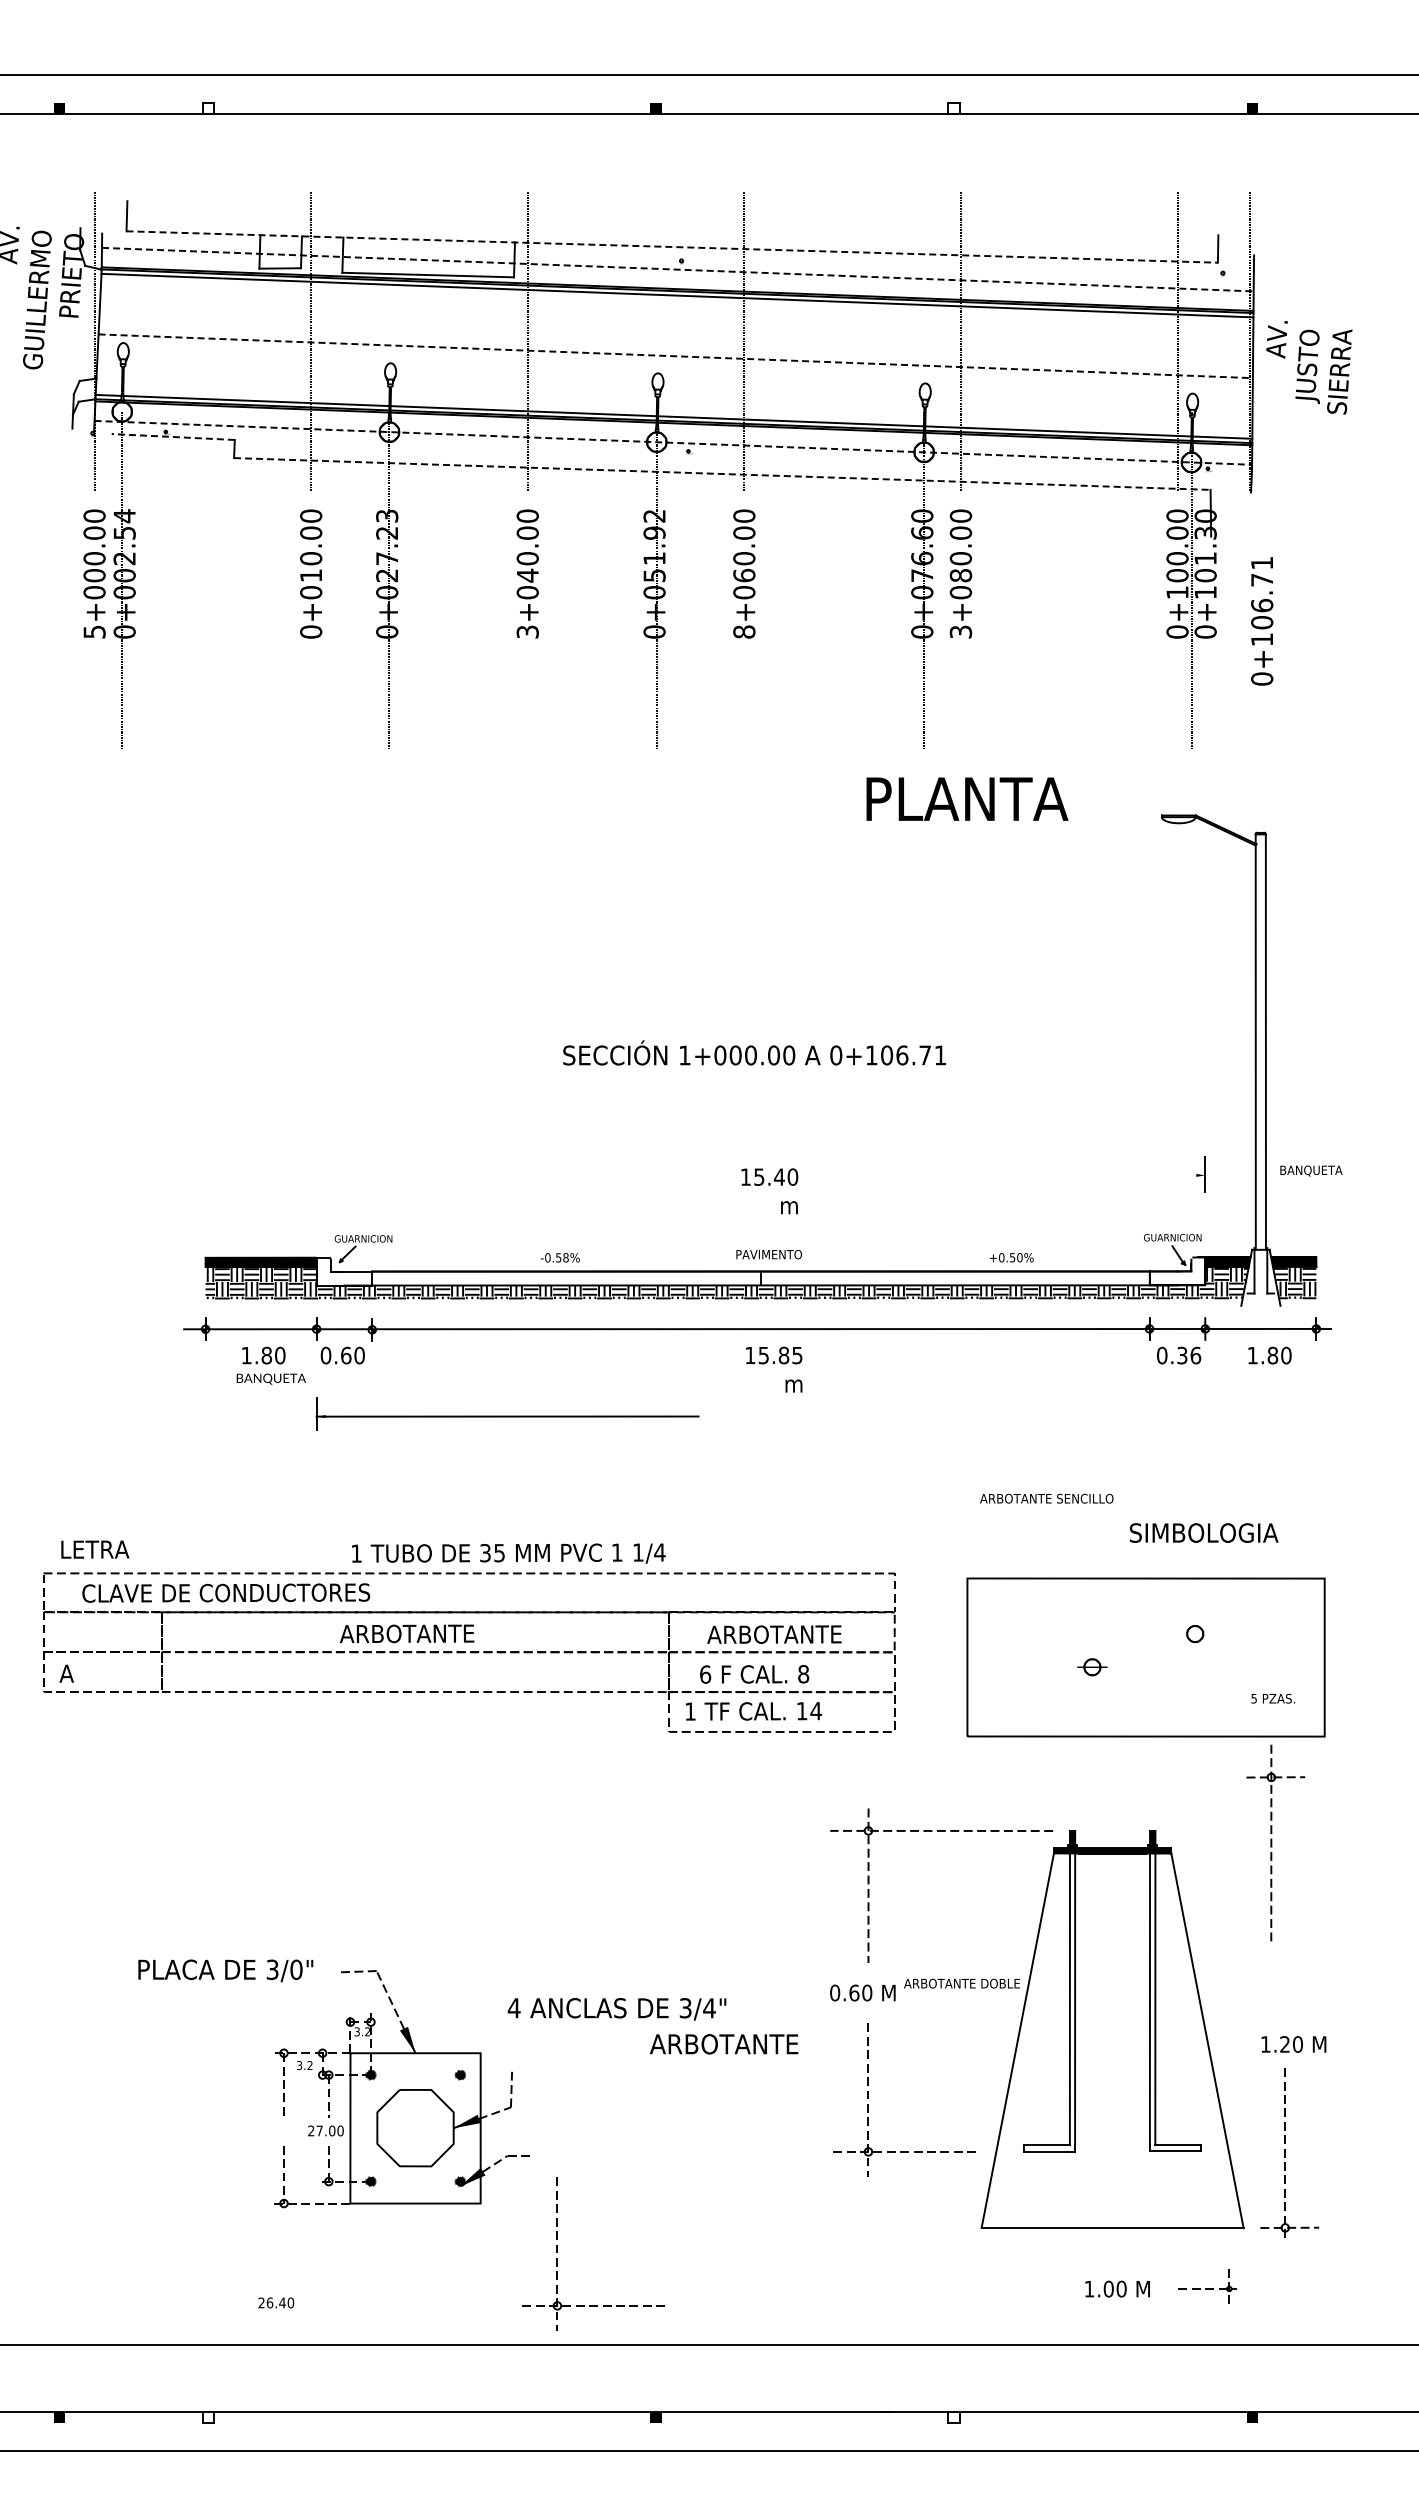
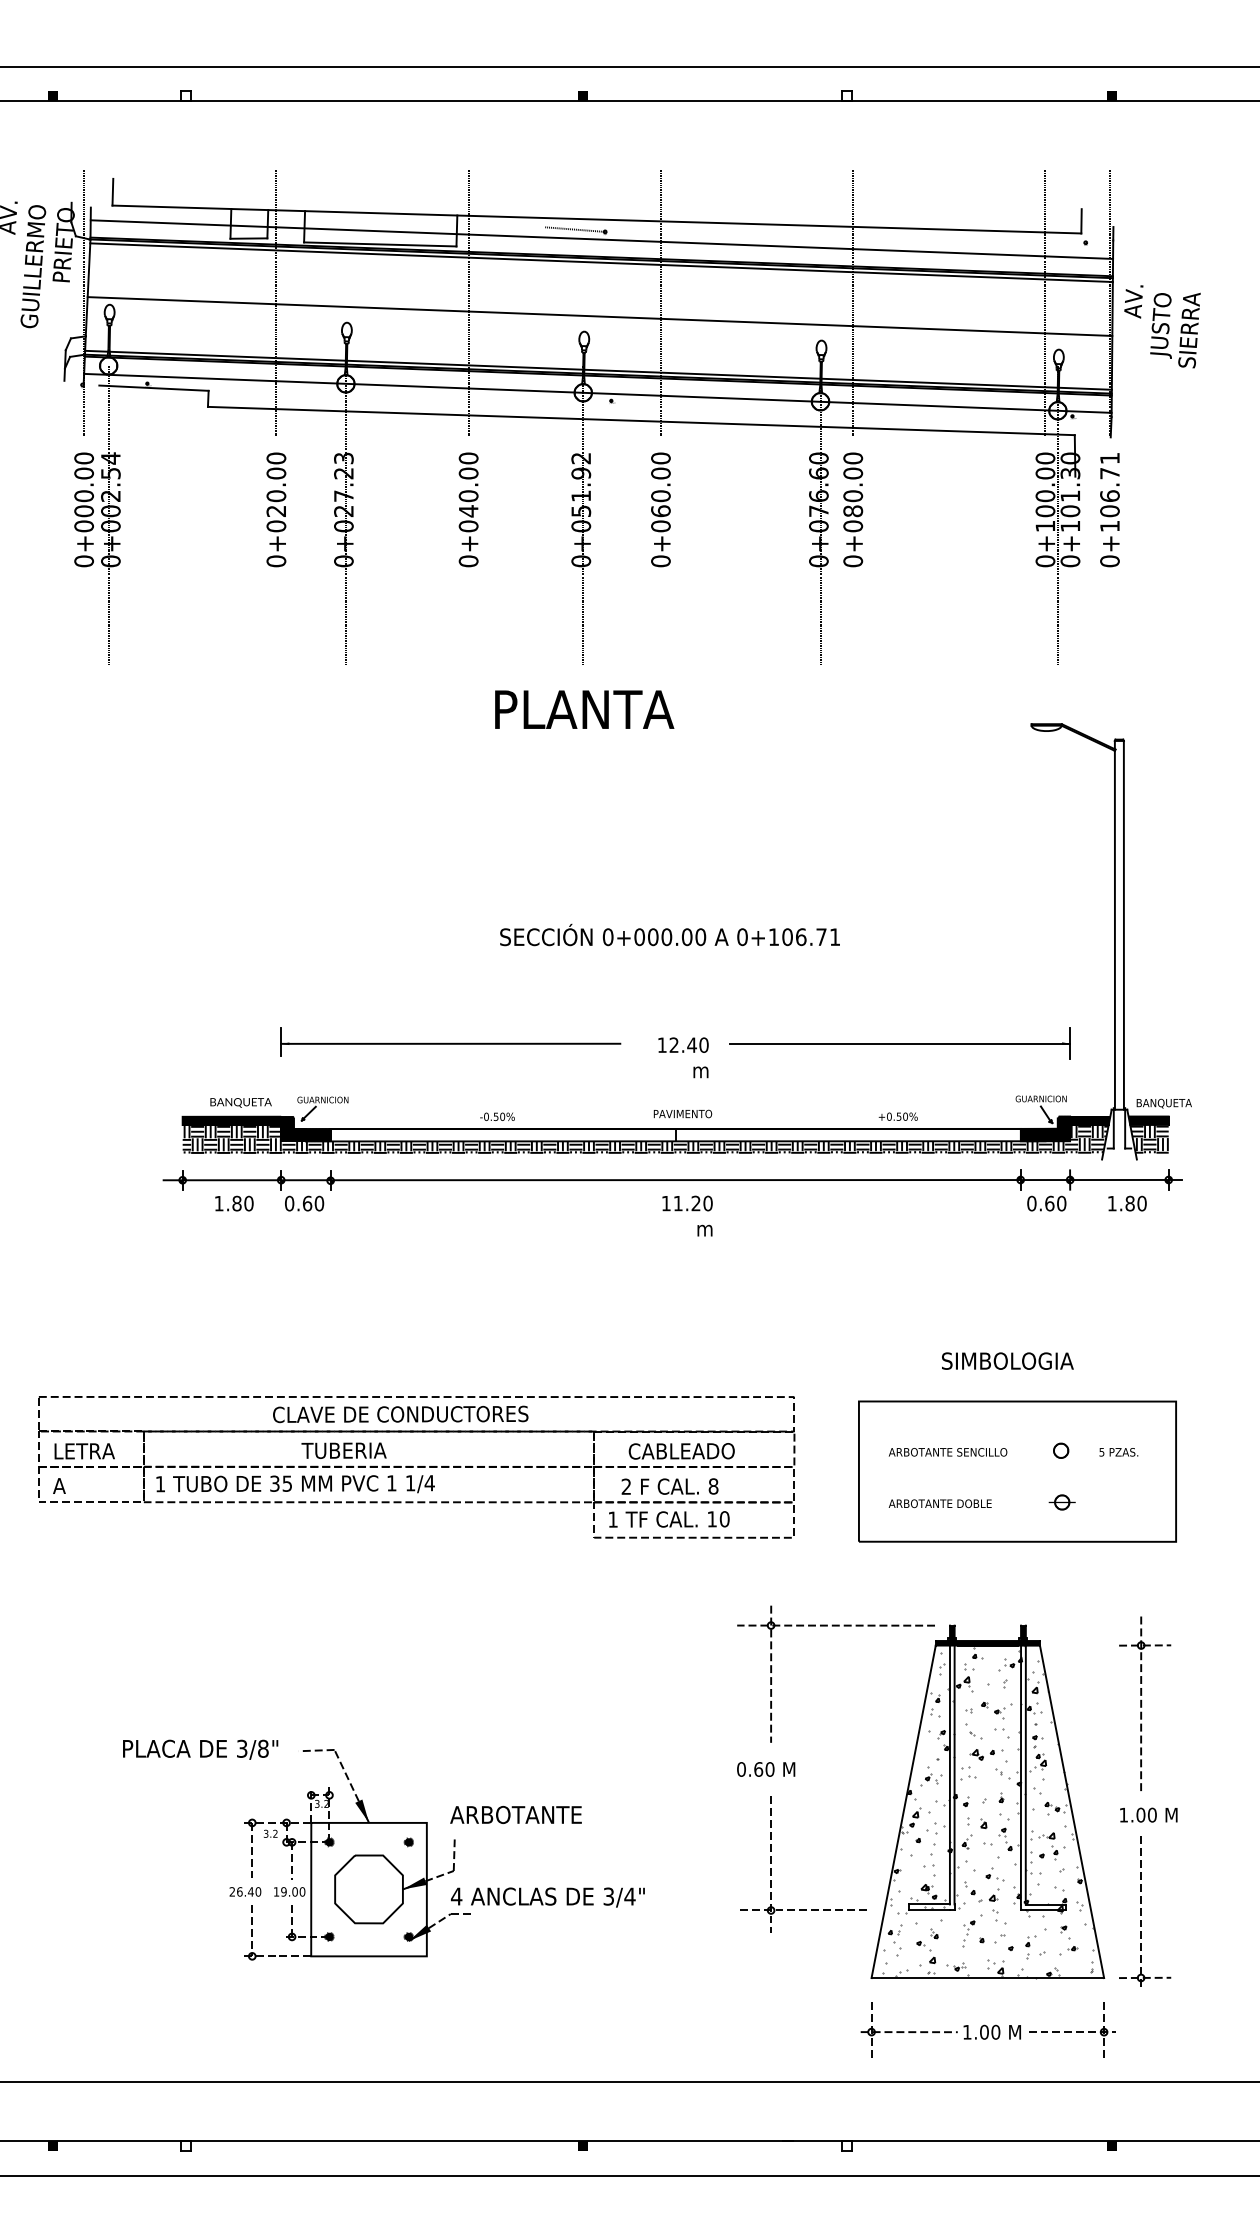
line: (672, 247) -> (597, 219), dashed -> solid
line: (647, 257) -> (574, 228), added
line: (678, 269) -> (602, 239), dashed -> solid
line: (675, 356) -> (599, 316), dashed -> solid
line: (173, 437) -> (154, 388), dashed -> solid
line: (673, 442) -> (598, 393), dashed -> solid
line: (722, 474) -> (641, 421), dashed -> solid
text: (310, 575) -> (275, 511), 0+010.00 -> 0+020.00
text: (1262, 621) -> (1110, 510), moved
text: (94, 631) -> (84, 560), 5+000.00 -> 0+000.00
text: (527, 631) -> (468, 560), 3+040.00 -> 0+040.00
text: (744, 631) -> (661, 560), 8+060.00 -> 0+060.00
text: (960, 631) -> (852, 560), 3+080.00 -> 0+080.00
text: (967, 798) -> (584, 709), moved
text: (684, 1055) -> (607, 937), 1+000.00 -> 0+000.00
text: (1311, 1170) -> (1164, 1103), moved
line: (1013, 1175) -> (899, 1043), added
text: (759, 1176) -> (674, 1044), 15.40 -> 12.40
text: (565, 1257) -> (502, 1116), -0.58%%% -> -0.50%%%
hatch: (344, 1271) -> (305, 1128), added
hatch: (1177, 1271) -> (1045, 1128), added
text: (780, 1355) -> (693, 1203), 15.85 -> 11.20
text: (1189, 1355) -> (1056, 1203), 0.36 -> 0.60
text: (270, 1378) -> (240, 1102), moved
part: (507, 1413) -> (450, 1041), moved
text: (1046, 1498) -> (947, 1452), moved
text: (1203, 1532) -> (1007, 1360), moved
text: (95, 1549) -> (84, 1451), moved
text: (508, 1553) -> (295, 1484), moved
text: (226, 1592) -> (400, 1413), moved
text: (406, 1633) -> (361, 1450), ARBOTANTE -> TUBERIA
text: (774, 1634) -> (687, 1451), ARBOTANTE -> CABLEADO
part: (1092, 1667) -> (1062, 1502), moved
text: (705, 1674) -> (626, 1486), 6 -> 2
text: (1272, 1698) -> (1118, 1452), moved
text: (816, 1710) -> (724, 1518), 14 -> 10
part: (1275, 1842) -> (1144, 1703), moved
text: (296, 1969) -> (263, 1748), 3/0" -> 3/8"
text: (961, 1983) -> (939, 1503), moved
text: (616, 2009) -> (547, 1897), moved
hatch: (1112, 2040) -> (987, 1811), added
text: (724, 2044) -> (516, 1815), moved
text: (1285, 2044) -> (1141, 1815), 1.20 -> 1.00
text: (315, 2130) -> (280, 1891), 27.00 -> 19.00
part: (557, 2252) -> (495, 1999), removed
part: (1023, 2288) -> (908, 2031), added
part: (1207, 2288) -> (1072, 2031), size x1.67
text: (276, 2302) -> (245, 1891), moved

